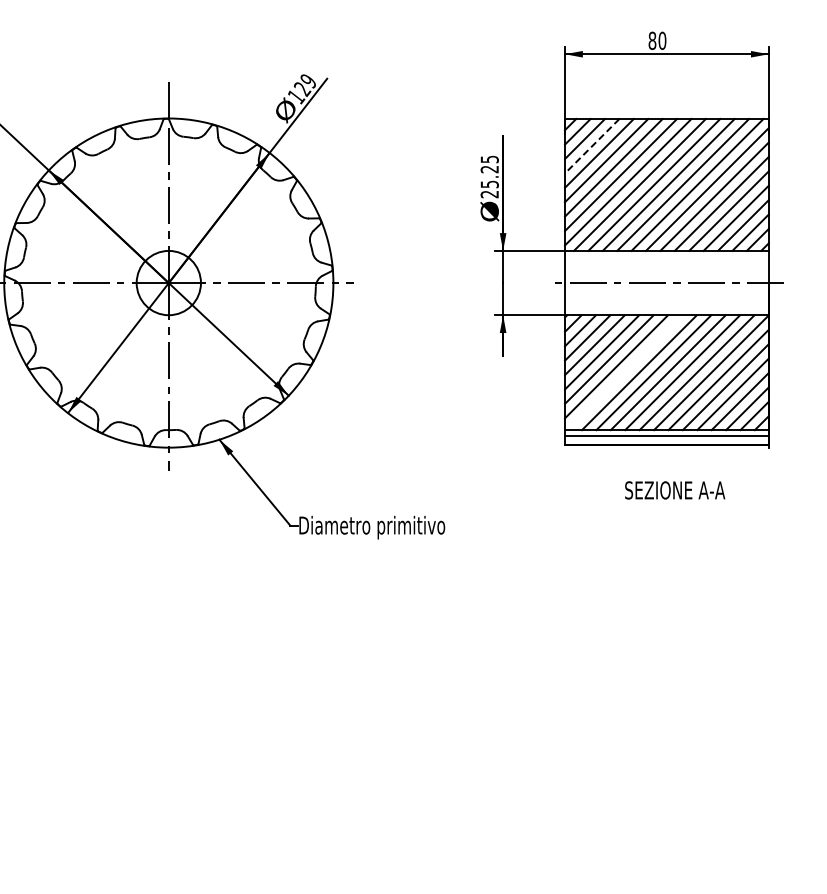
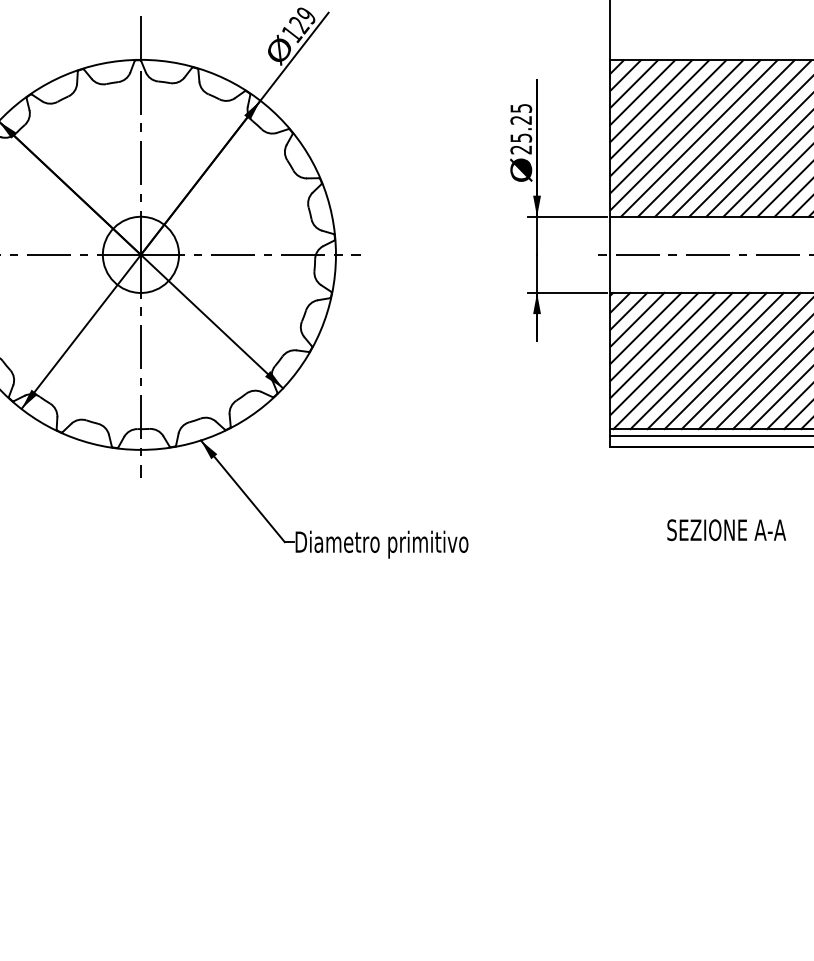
line: (591, 146) -> (641, 93), dashed -> solid
line: (624, 372) -> (680, 360), added
text: (675, 490) -> (727, 530), moved

